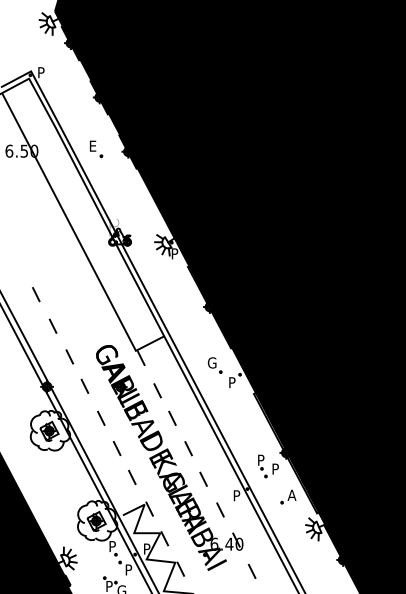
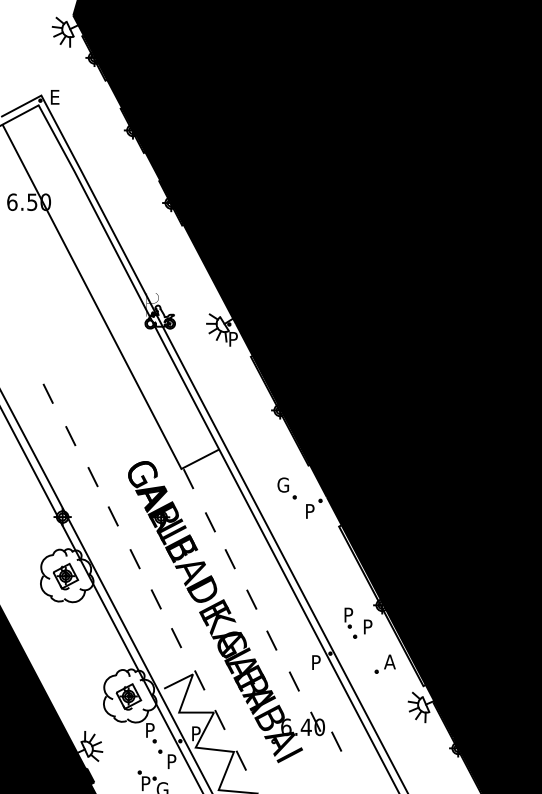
text: (41, 72) -> (55, 97), P -> E
part: (96, 149) -> (128, 199), removed
line: (252, 571) -> (336, 741), moved

